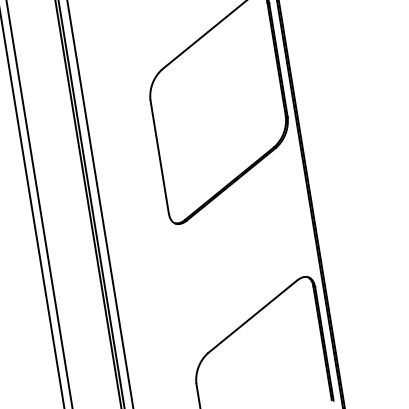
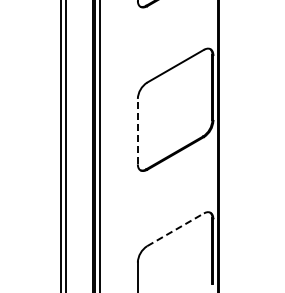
line: (159, 156) -> (137, 131), solid -> dashed
line: (252, 316) -> (175, 229), solid -> dashed

